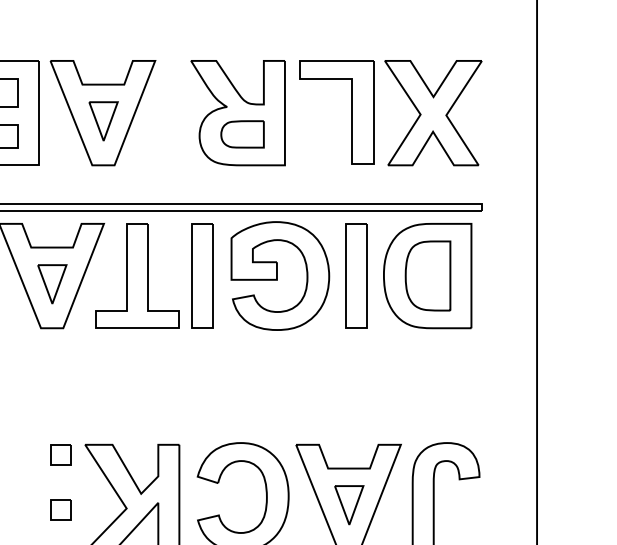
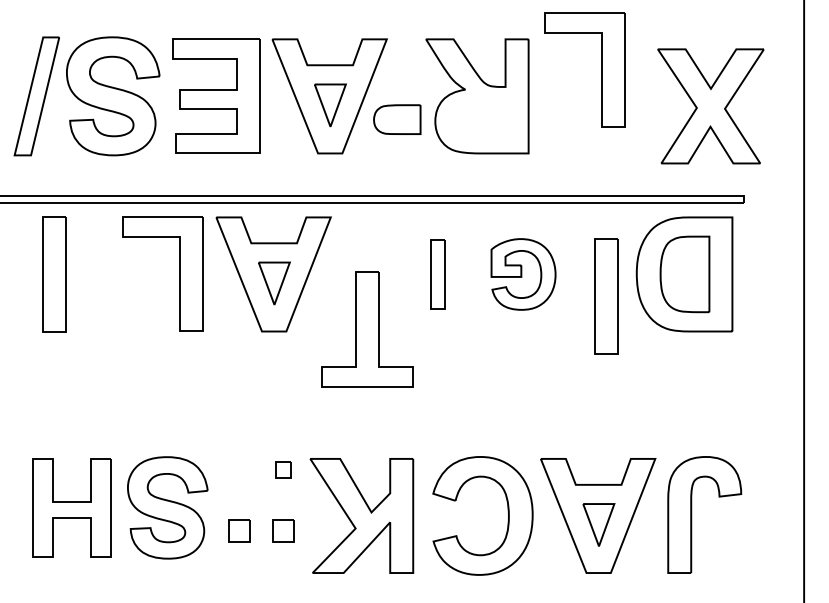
part: (351, 112) -> (601, 69), moved
part: (433, 113) -> (710, 106), moved
part: (242, 134) -> (397, 119), moved
part: (137, 276) -> (367, 329), moved
part: (202, 276) -> (438, 274), size x0.6
part: (280, 276) -> (523, 274), size x0.6
part: (356, 276) -> (606, 296), moved
part: (60, 454) -> (283, 469), size x0.7
part: (20, 510) -> (239, 530), added

